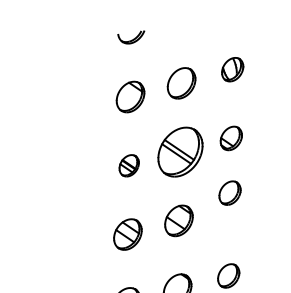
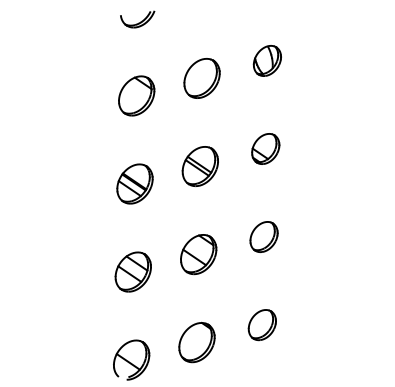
part: (179, 152) -> (199, 166), size x0.62
part: (128, 165) -> (134, 183), size x1.43
part: (229, 192) -> (263, 236), moved

